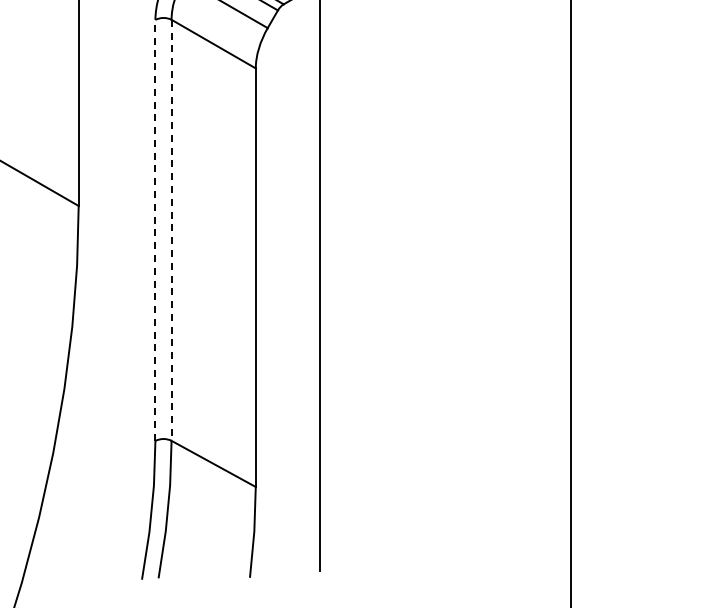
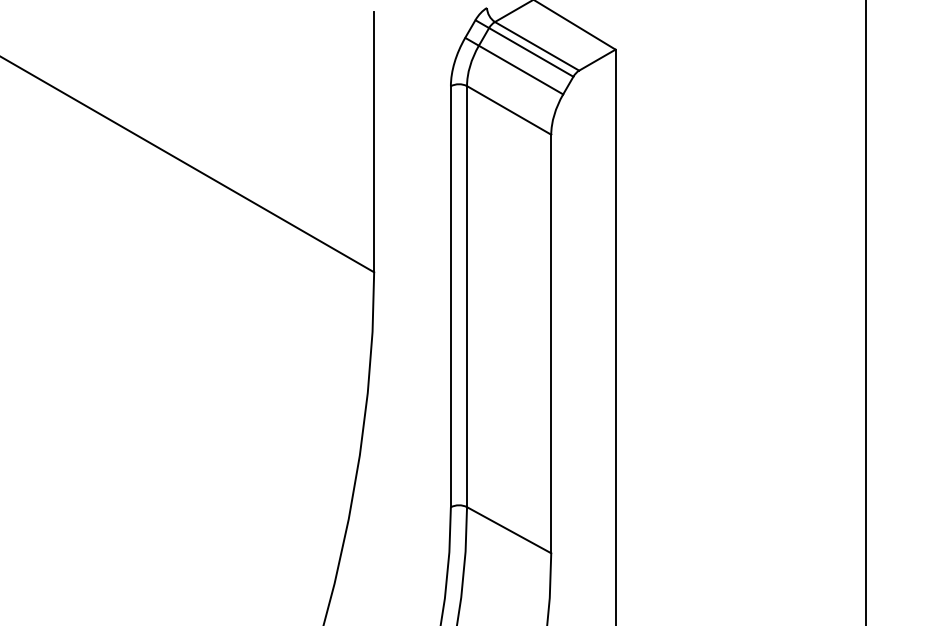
line: (155, 230) -> (450, 296), dashed -> solid
line: (172, 230) -> (467, 296), dashed -> solid

